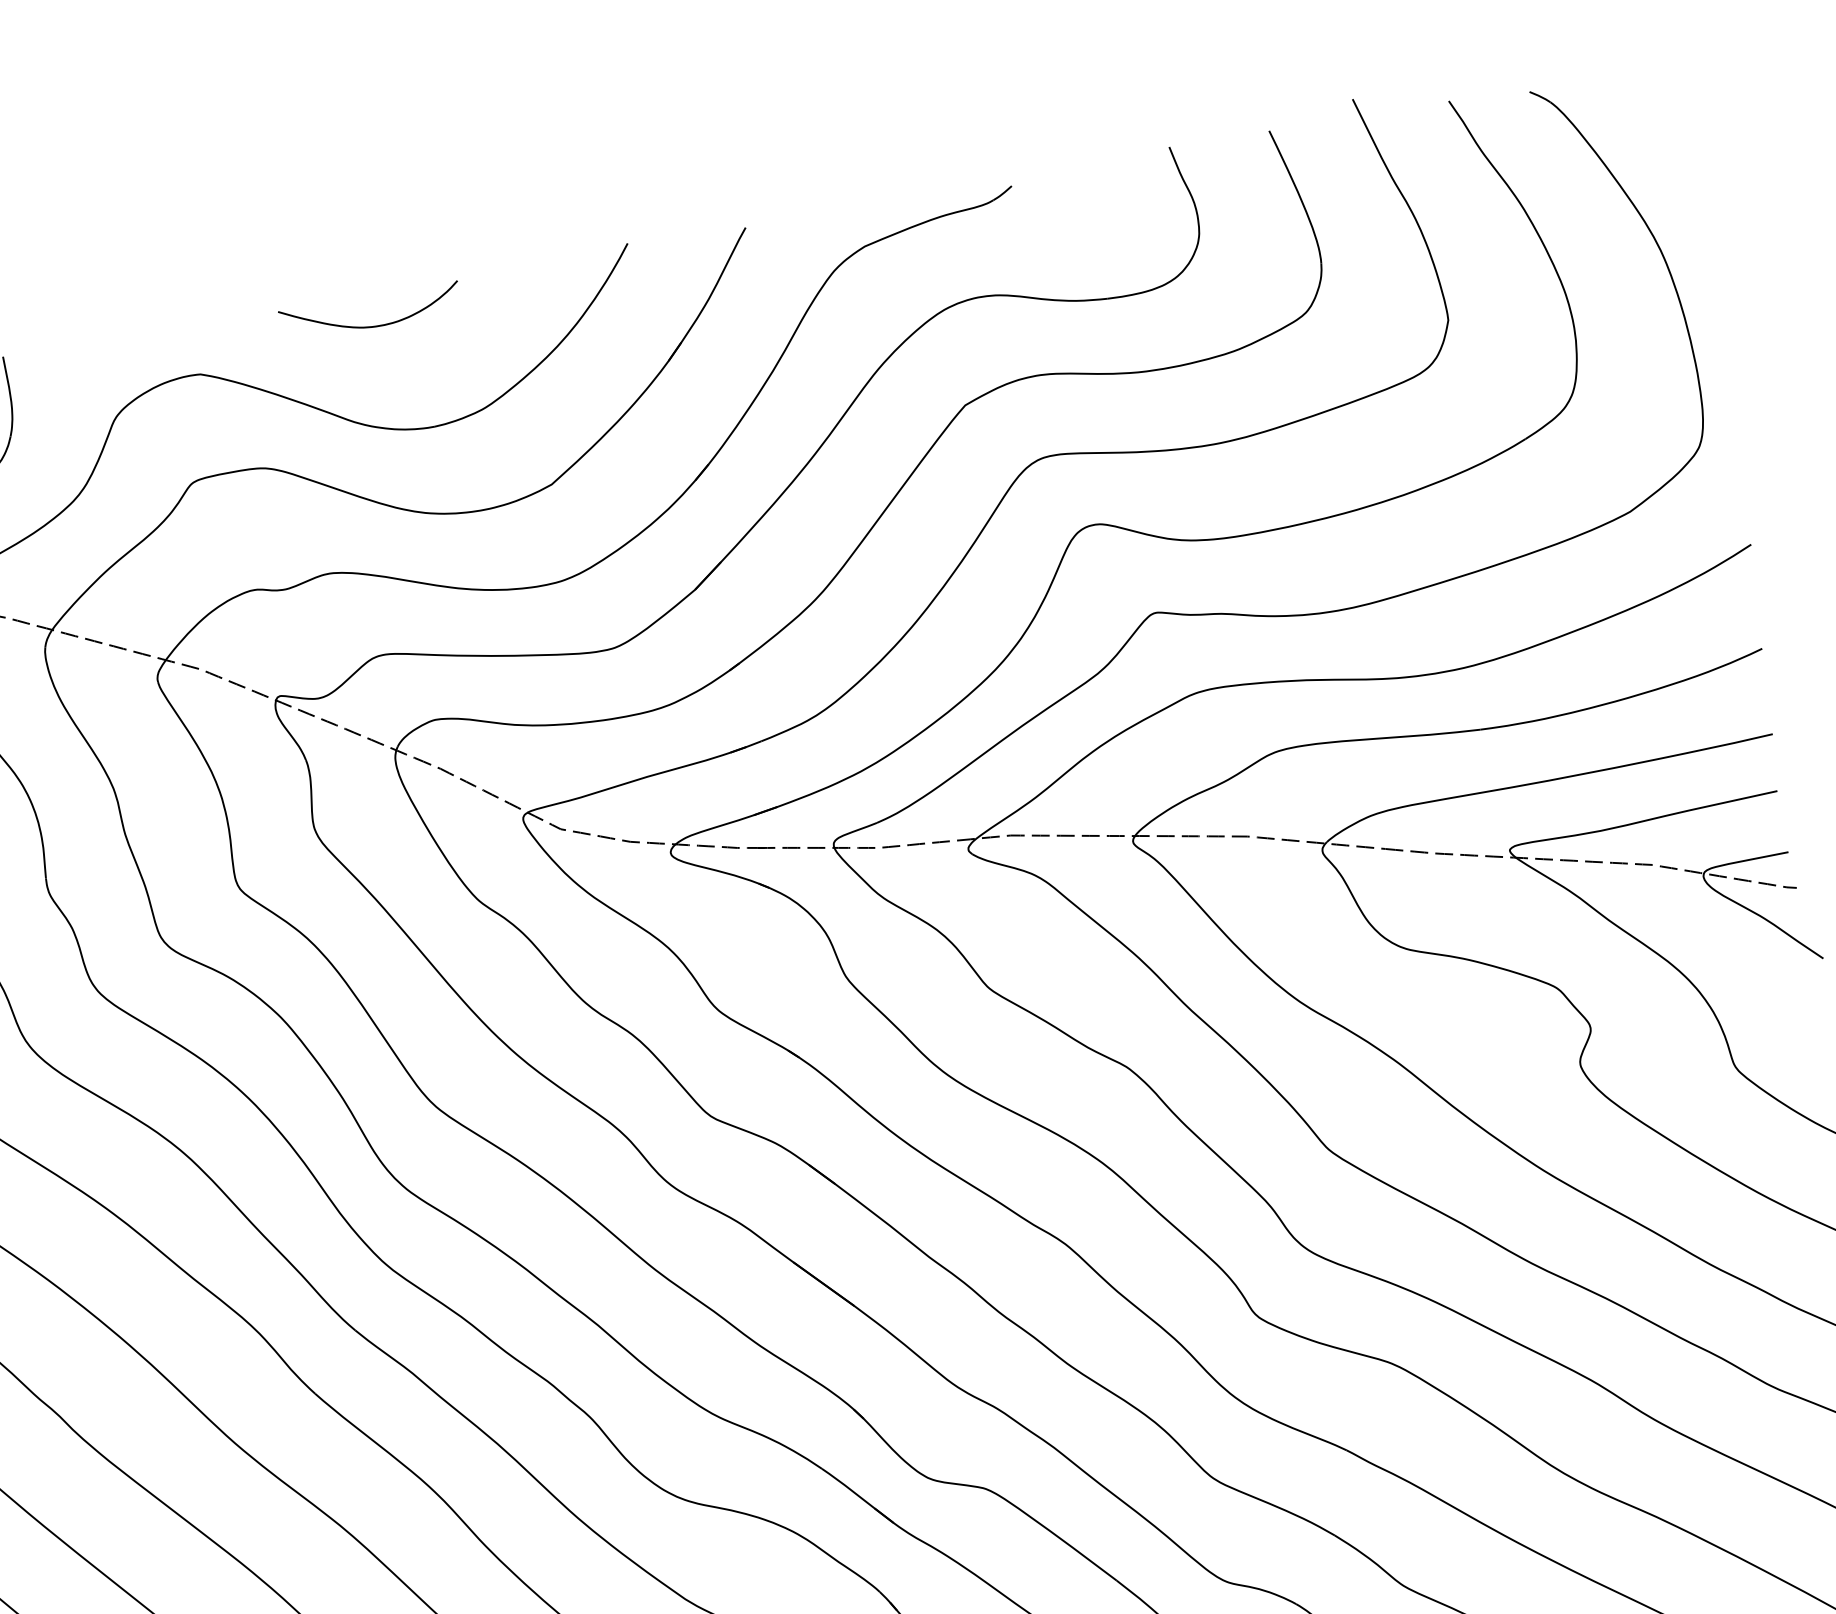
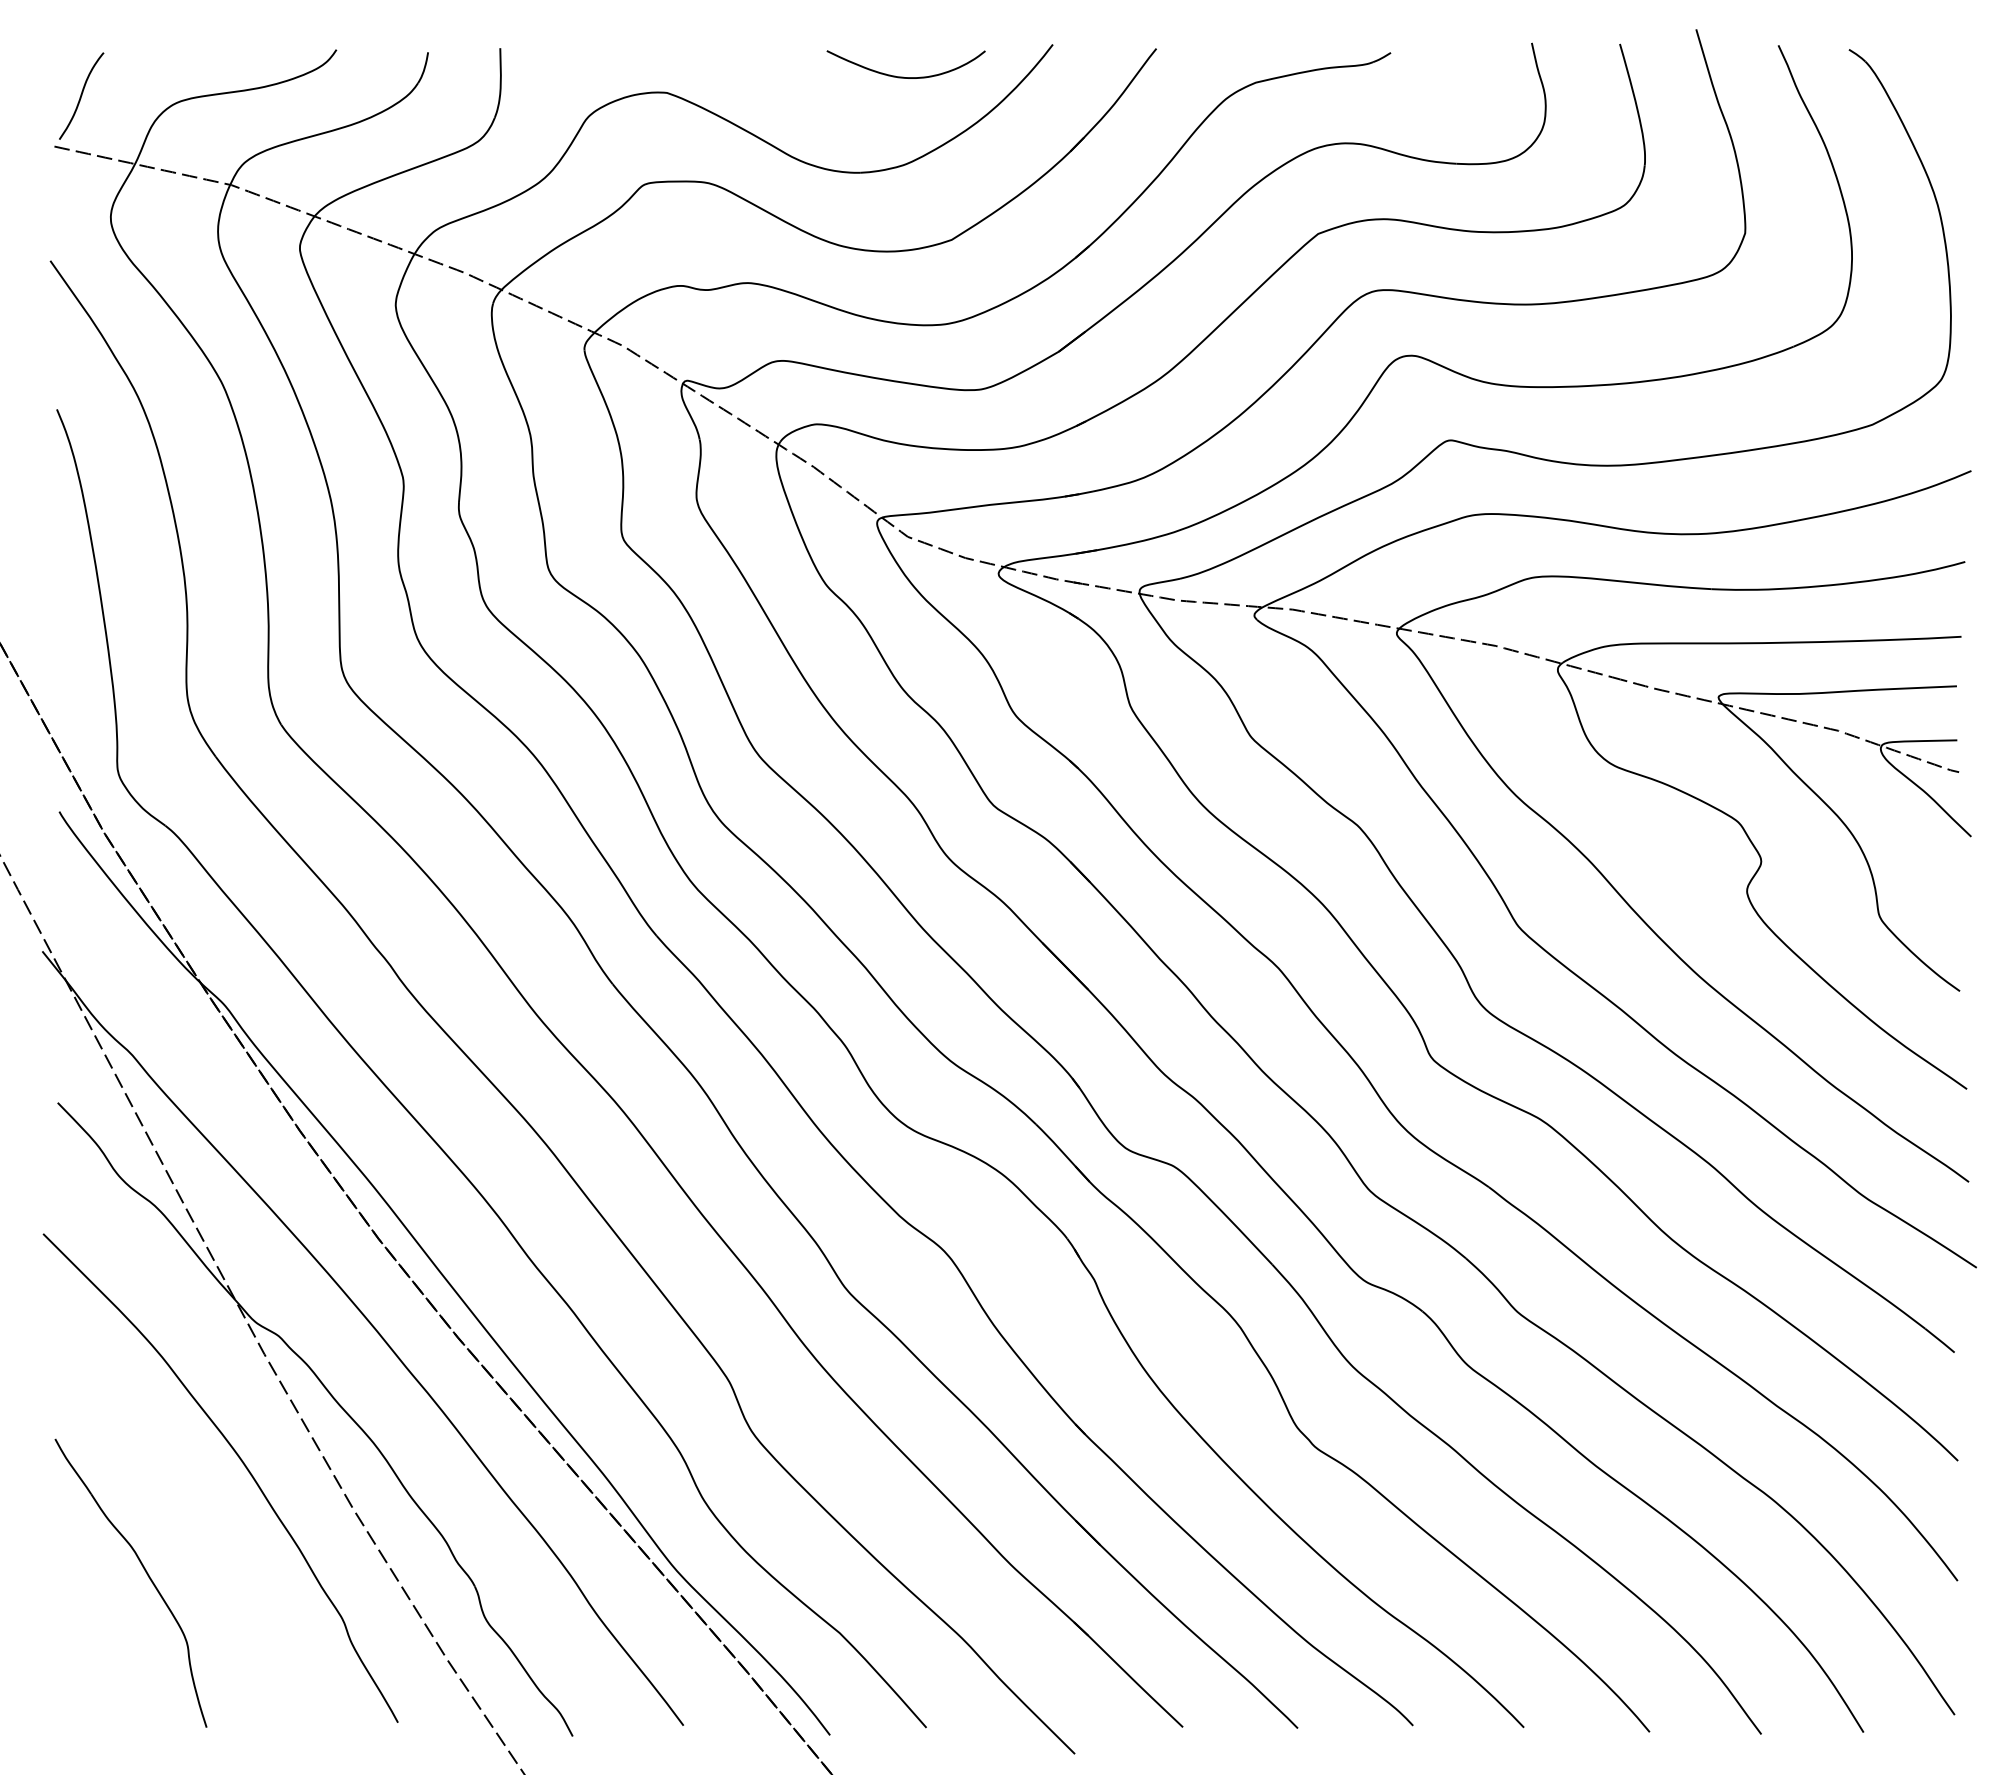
curve: (369, 325) -> (903, 76), moved

